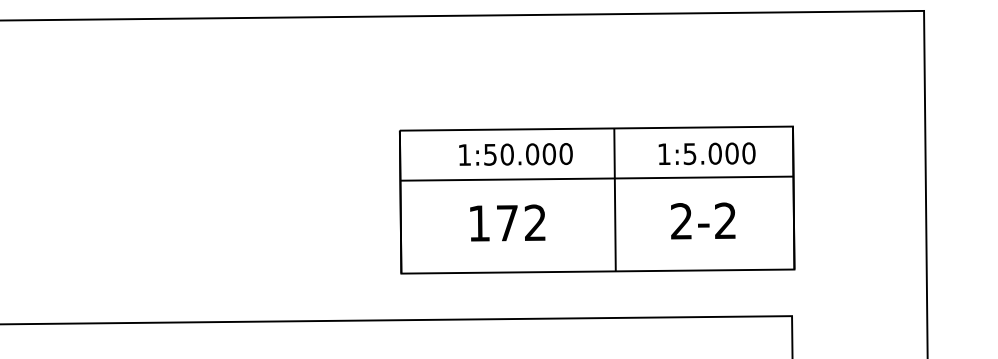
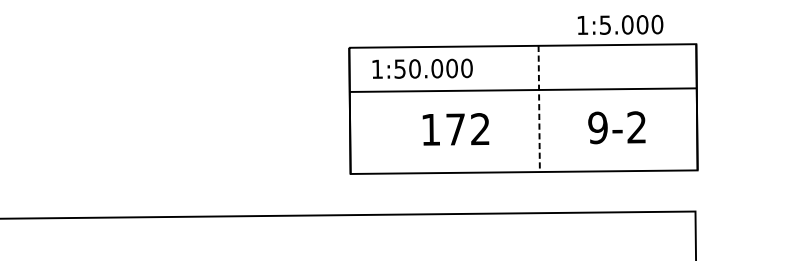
text: (706, 153) -> (619, 24), moved
text: (515, 154) -> (422, 68), moved
line: (615, 200) -> (539, 109), solid -> dashed
text: (681, 221) -> (597, 127), 2-2 -> 9-2
text: (507, 222) -> (455, 128), moved

